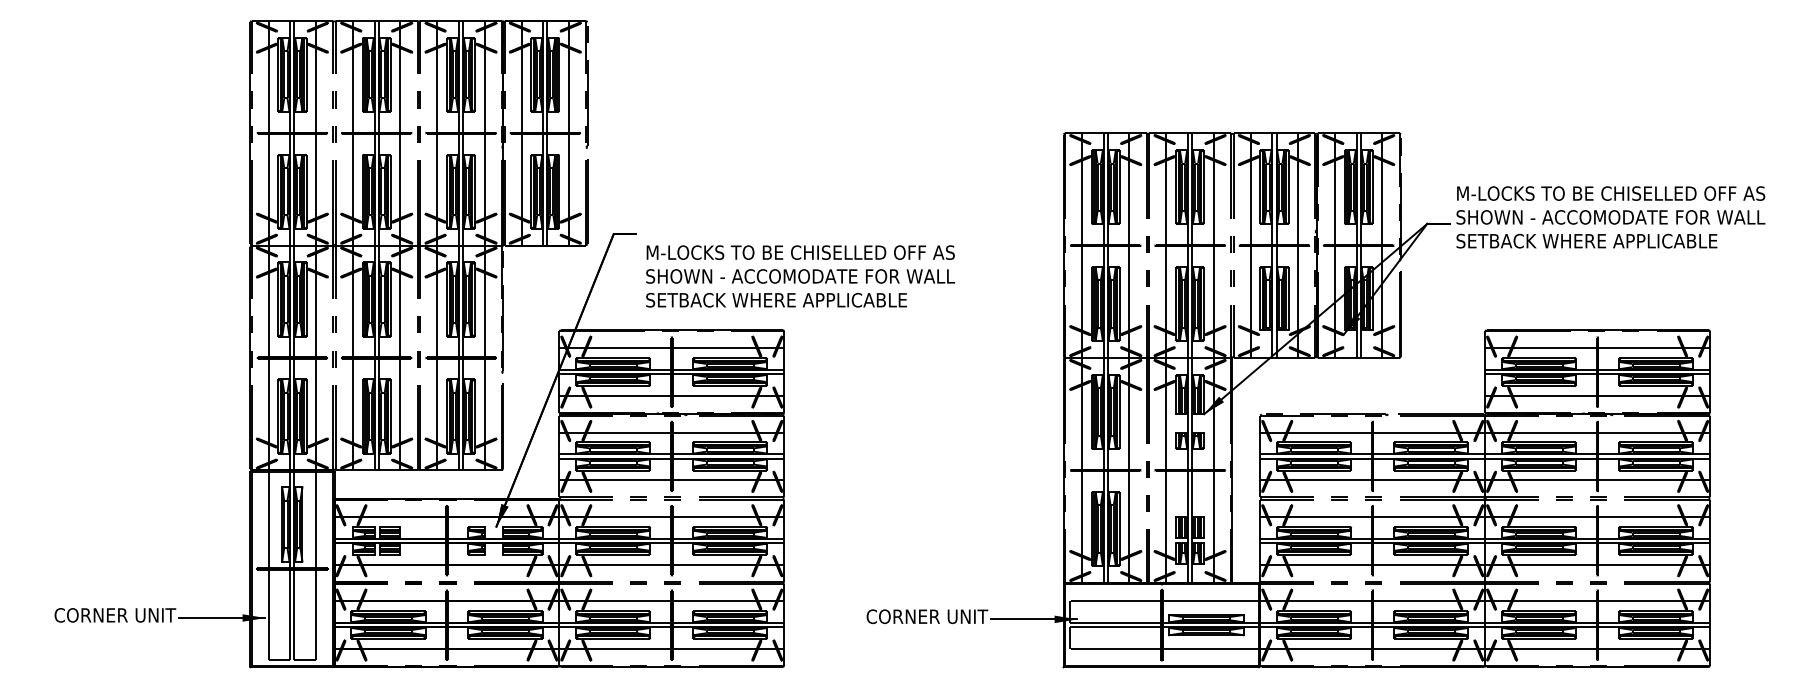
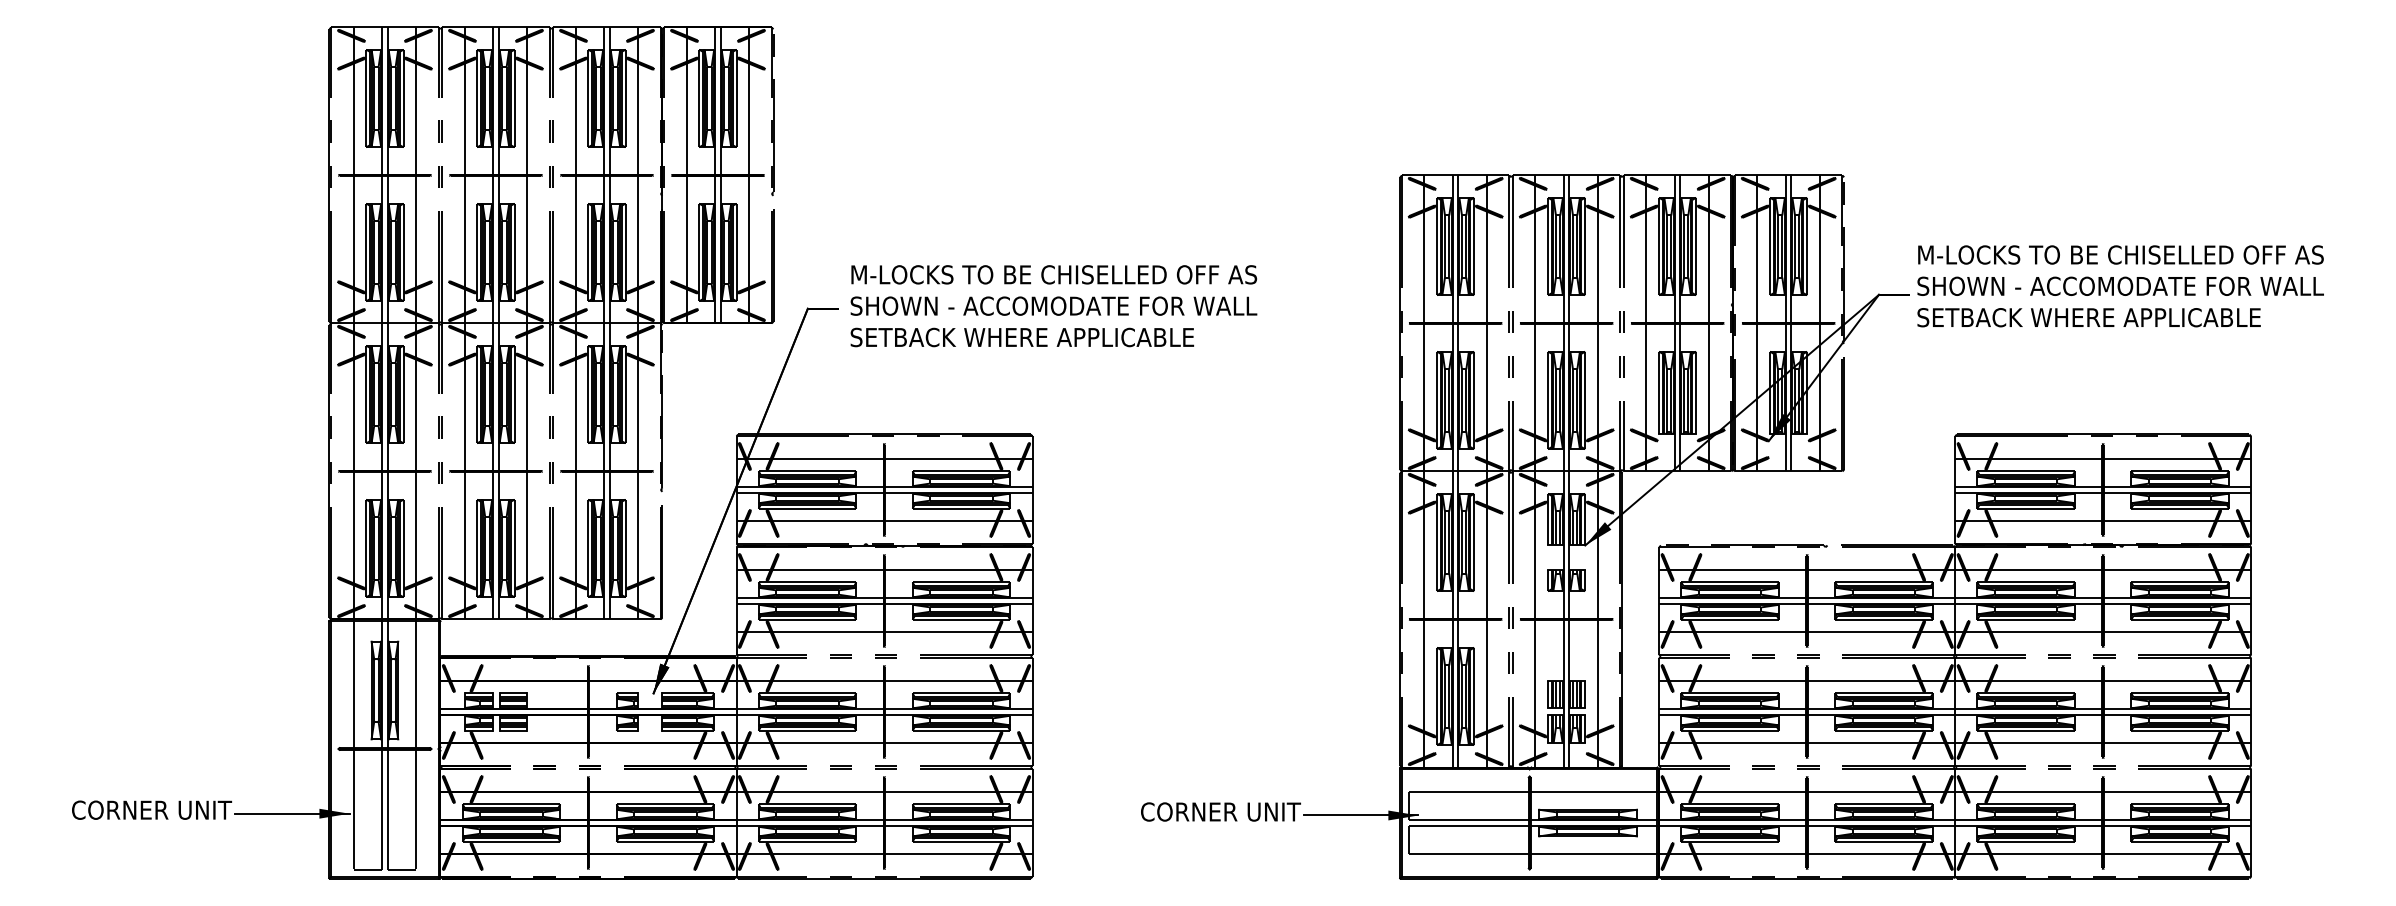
text: (800, 276) -> (1053, 306), moved

